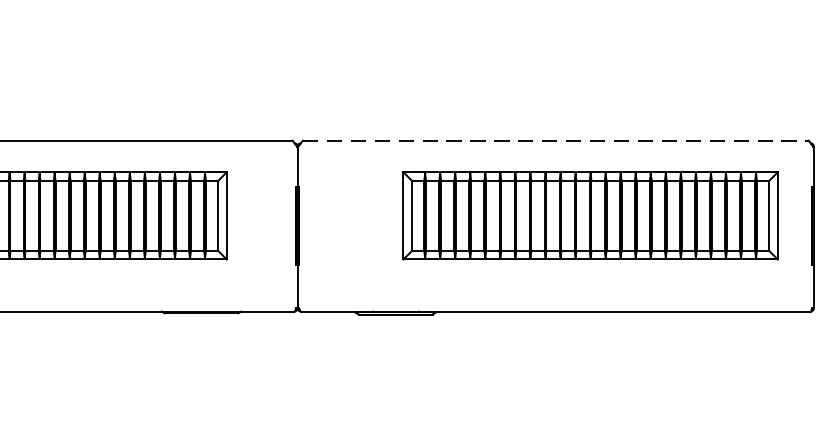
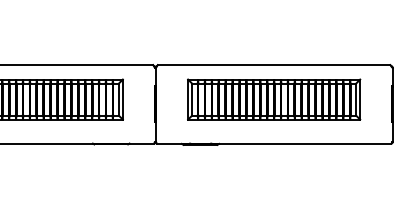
line: (556, 141) -> (274, 65), dashed -> solid
part: (591, 215) -> (274, 99), moved

